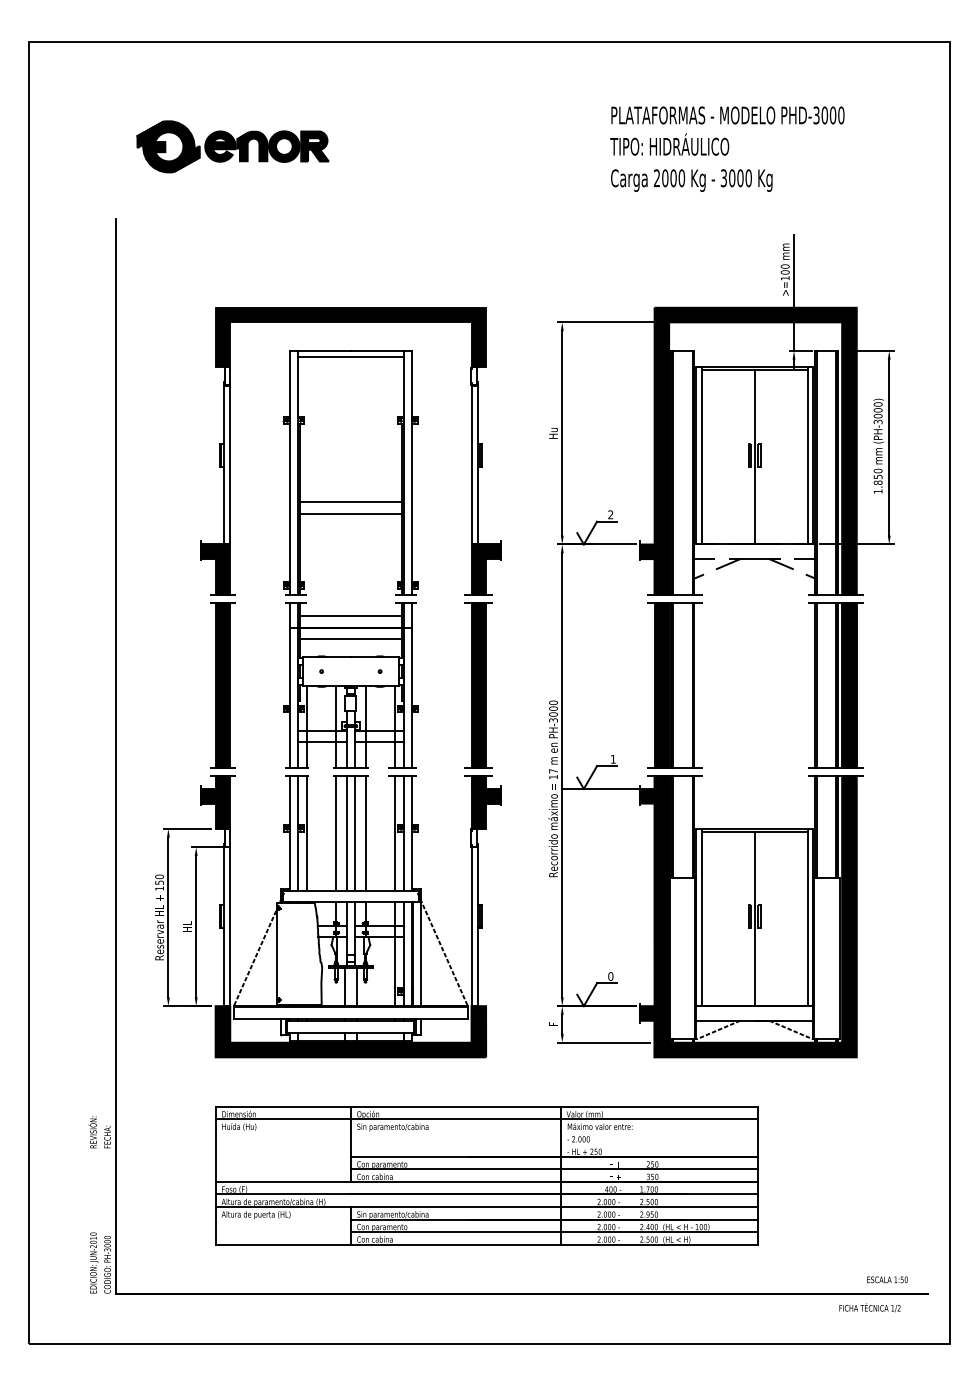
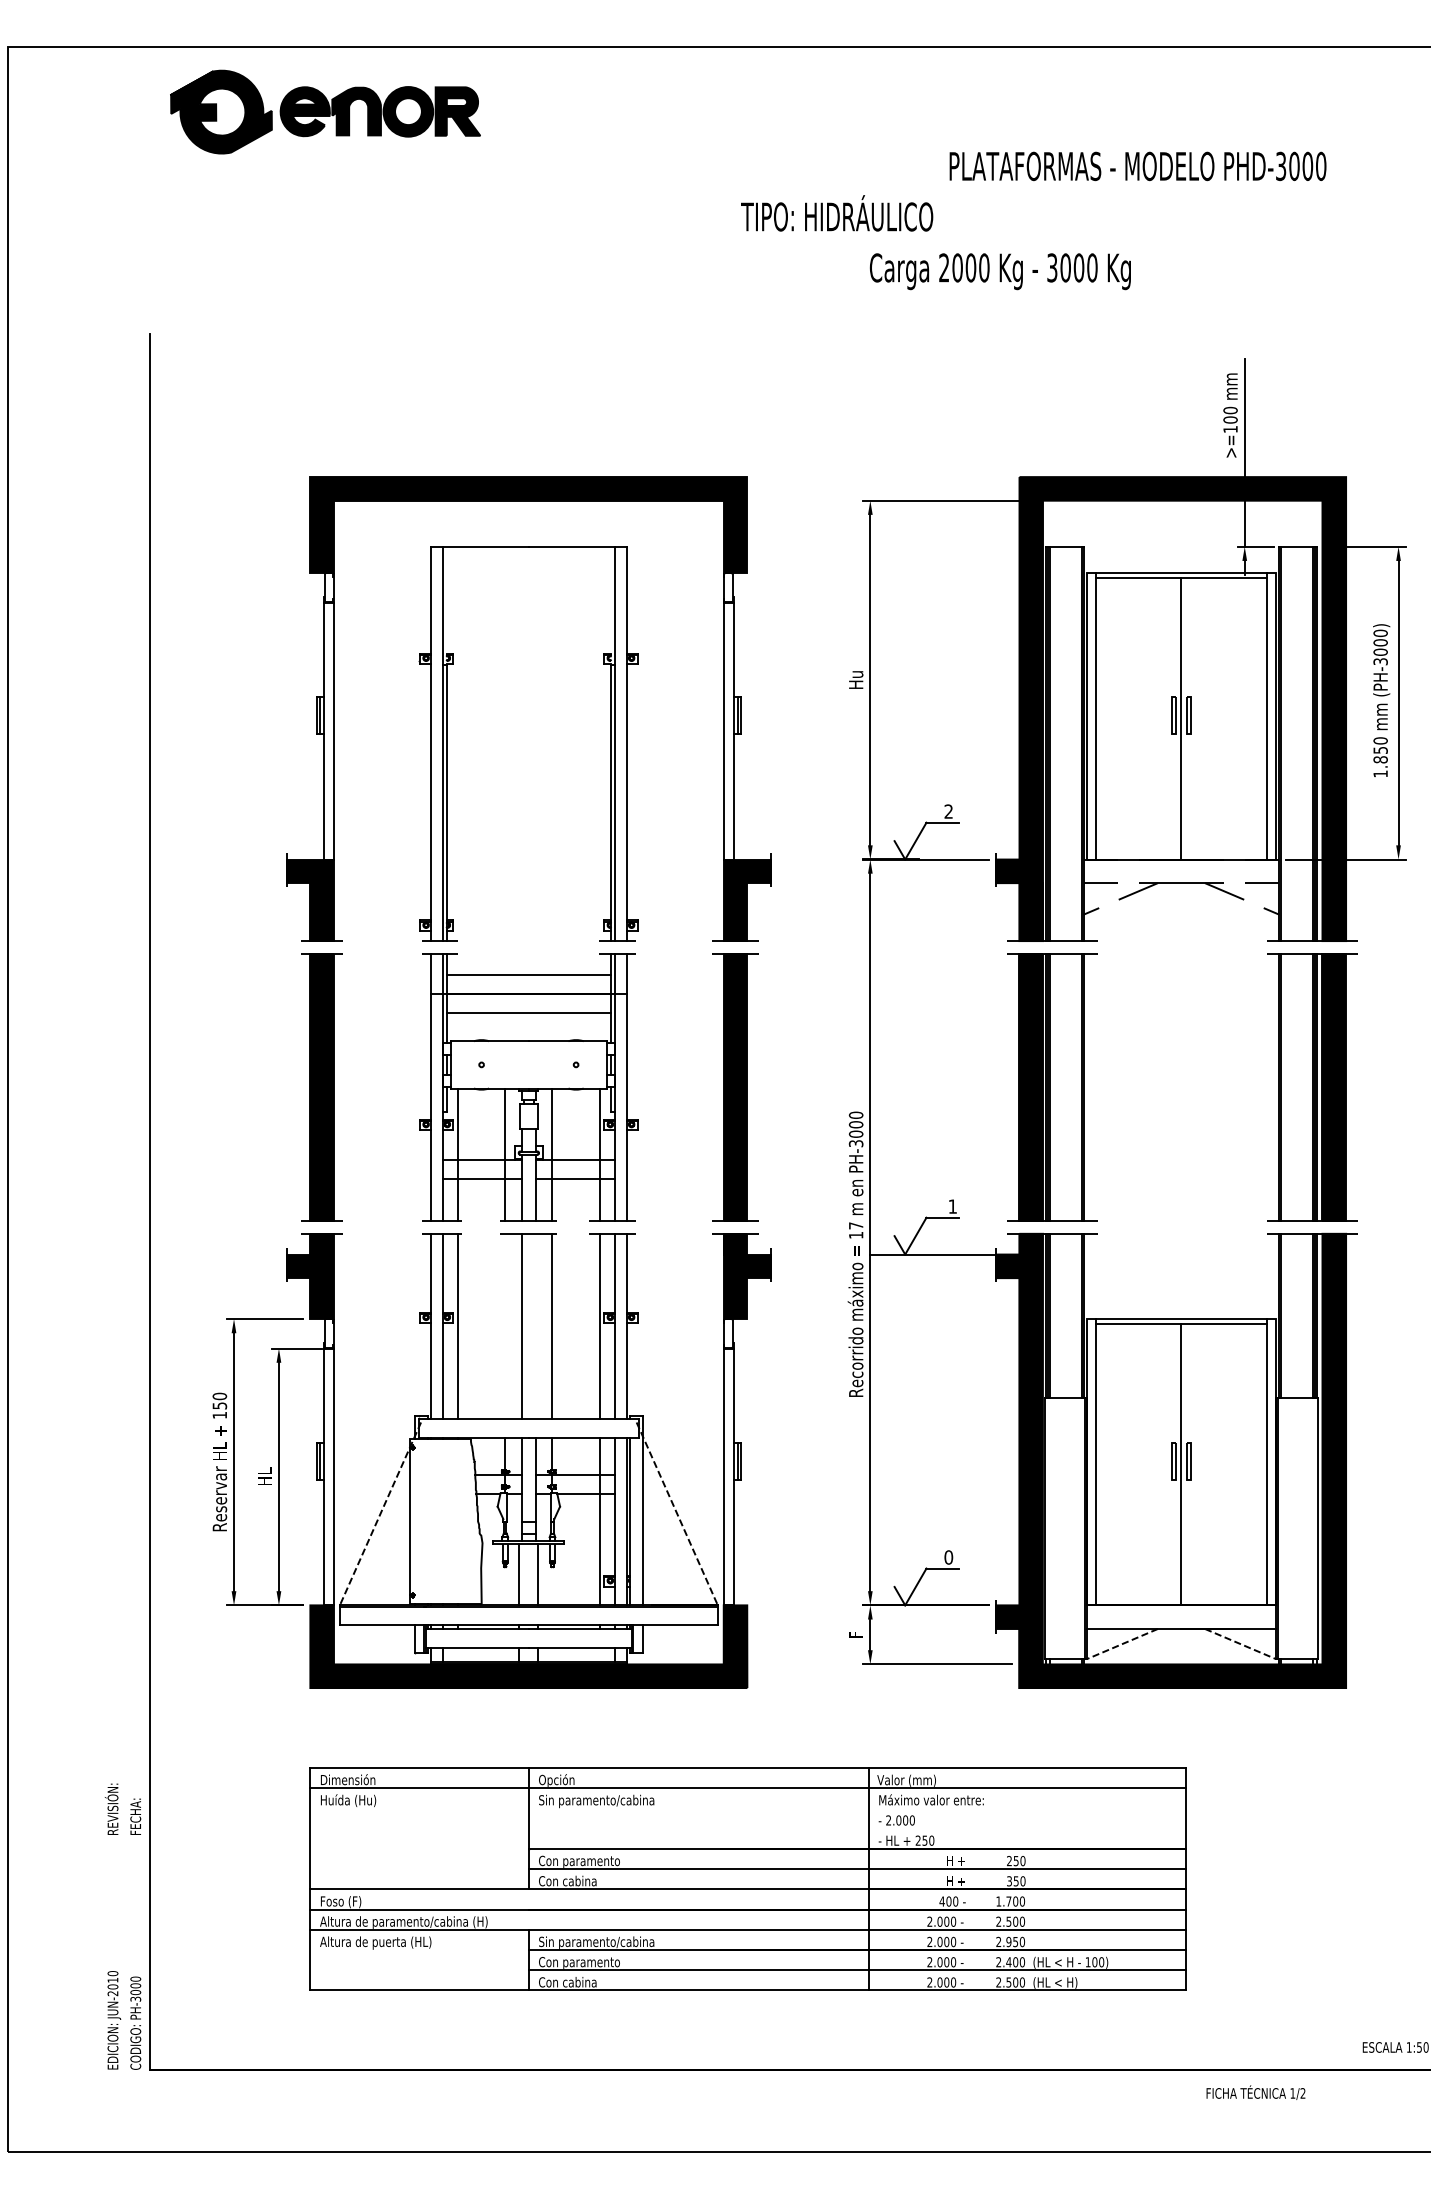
text: (669, 144) -> (836, 213), moved
part: (232, 146) -> (324, 111), moved
text: (691, 180) -> (999, 271), moved
line: (350, 357) -> (528, 557), removed
line: (350, 502) -> (528, 791), removed
line: (350, 513) -> (528, 809), removed
line: (336, 833) -> (505, 1326), removed
line: (355, 833) -> (536, 1326), removed
text: (869, 1307) -> (1255, 2092), moved

